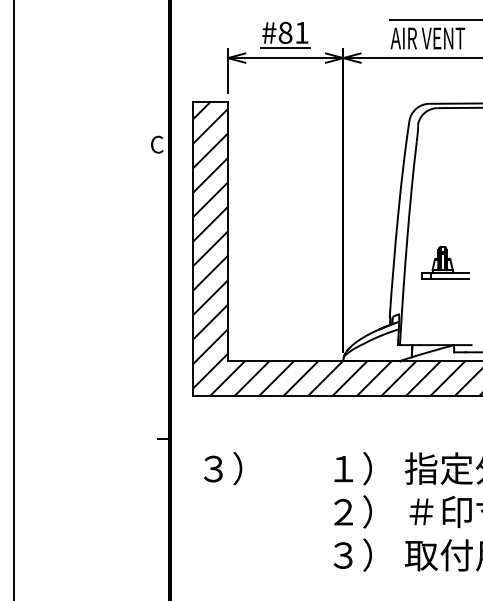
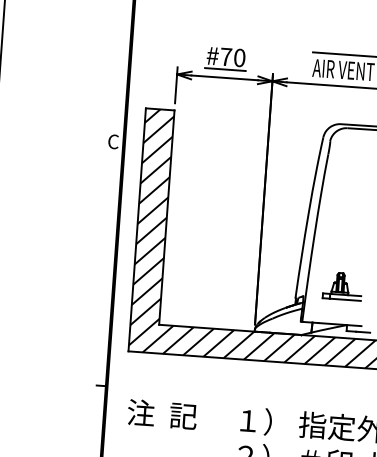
text: (293, 32) -> (232, 57), #81 -> #70
part: (445, 262) -> (342, 286), moved
text: (239, 468) -> (162, 414), ３） -> 注  記

